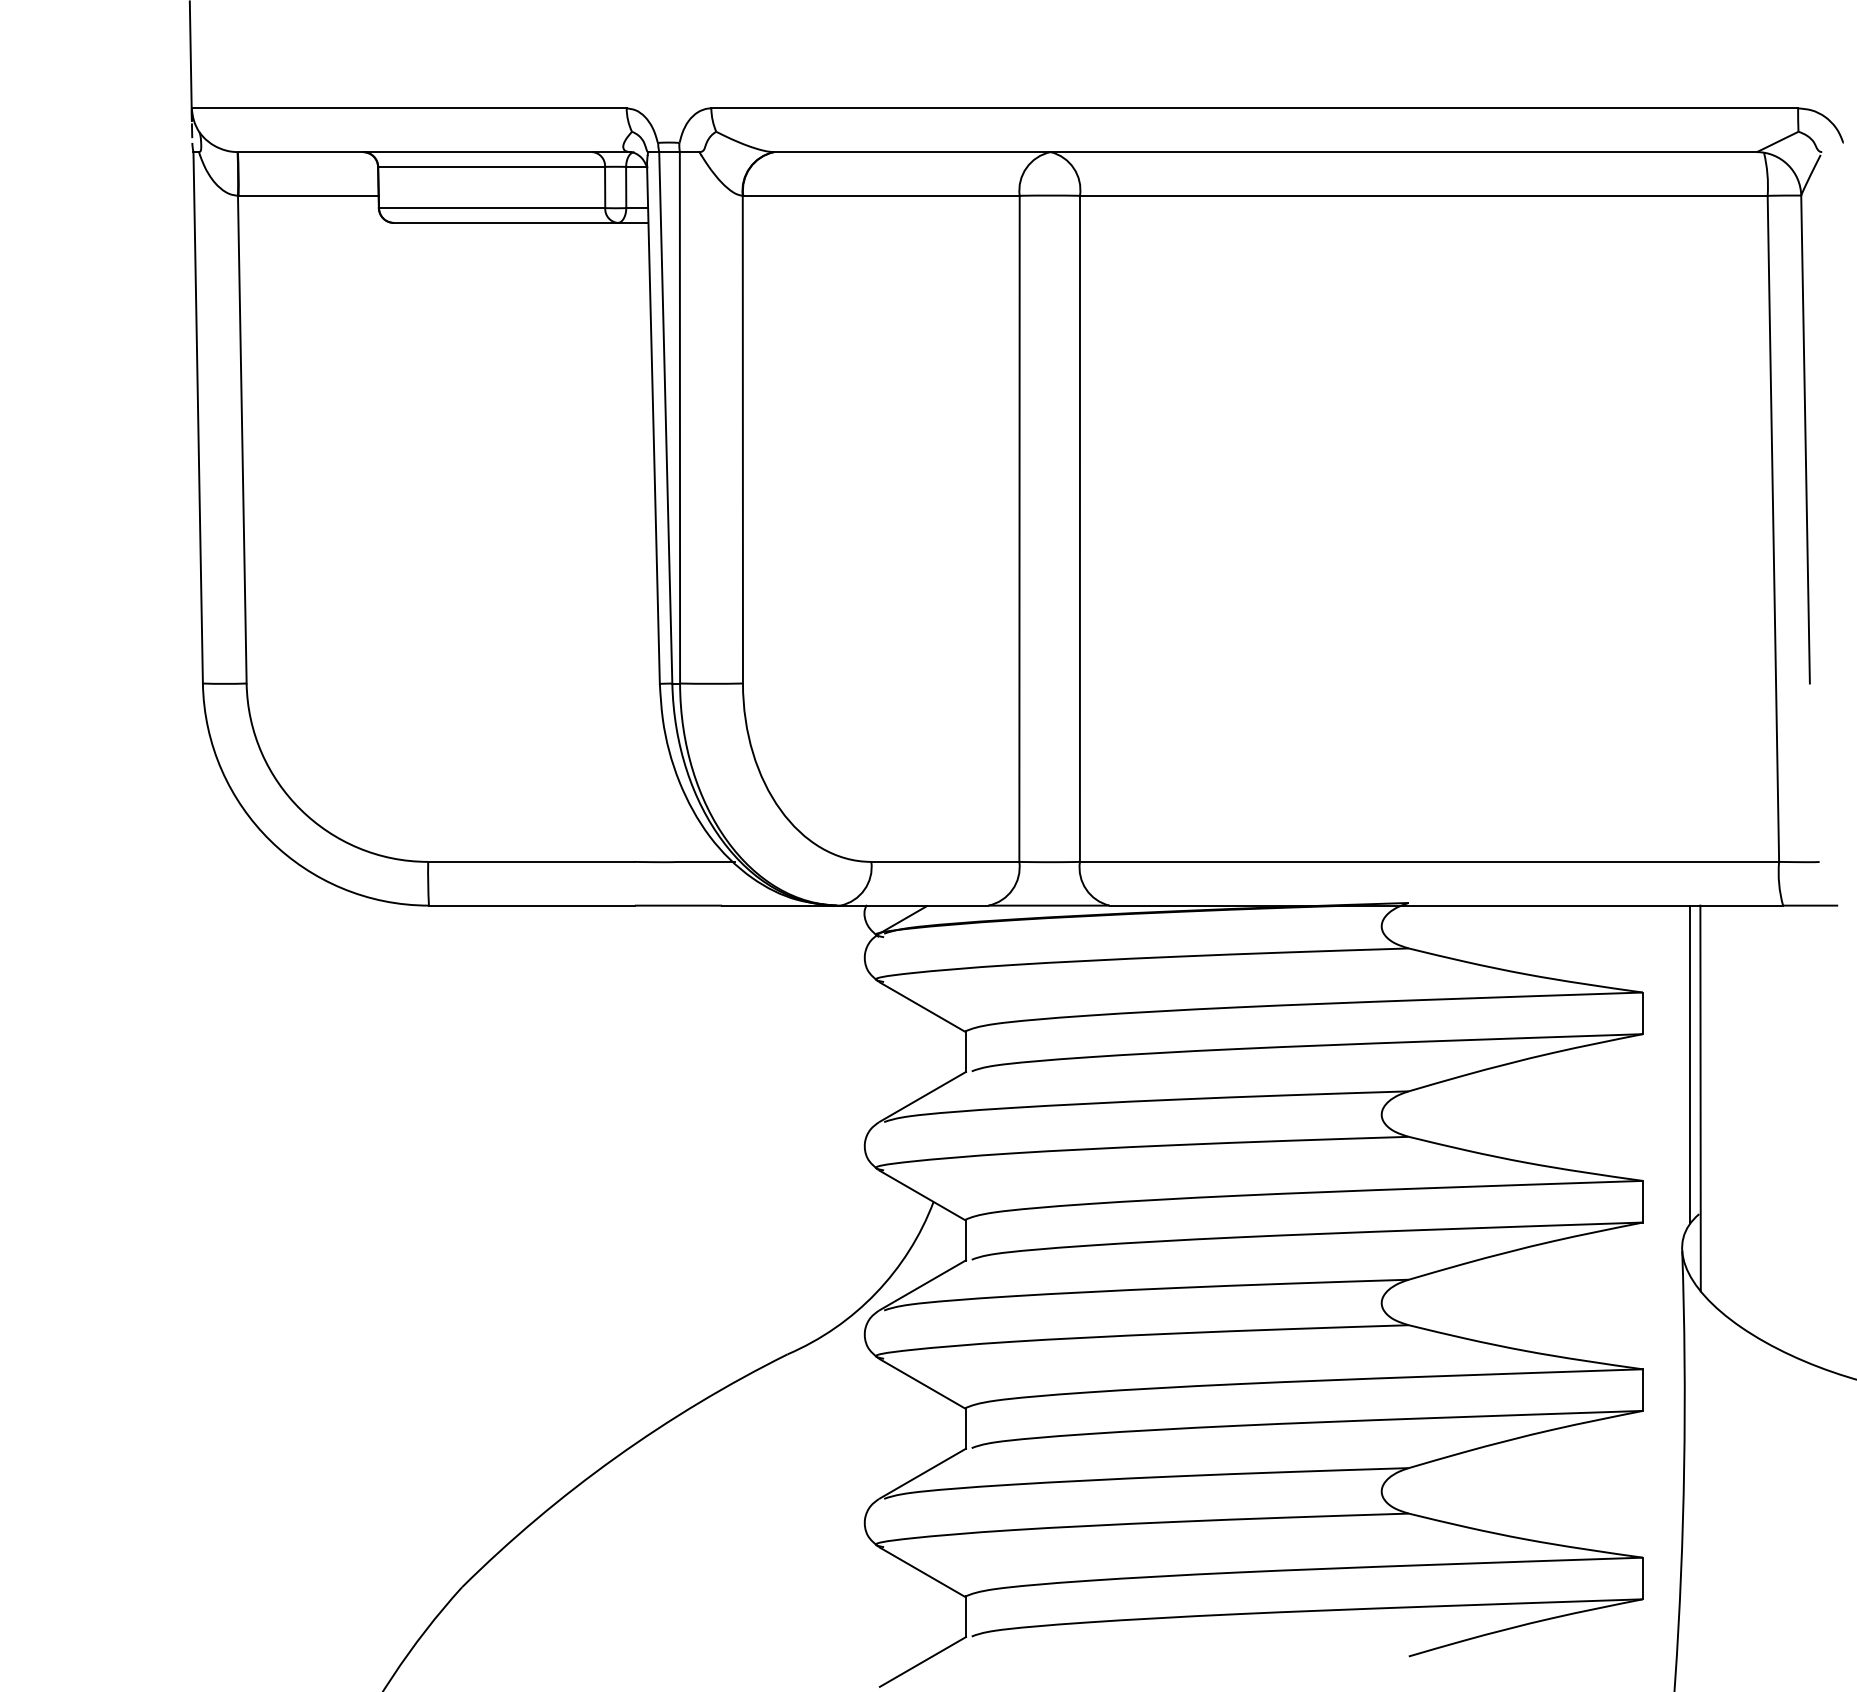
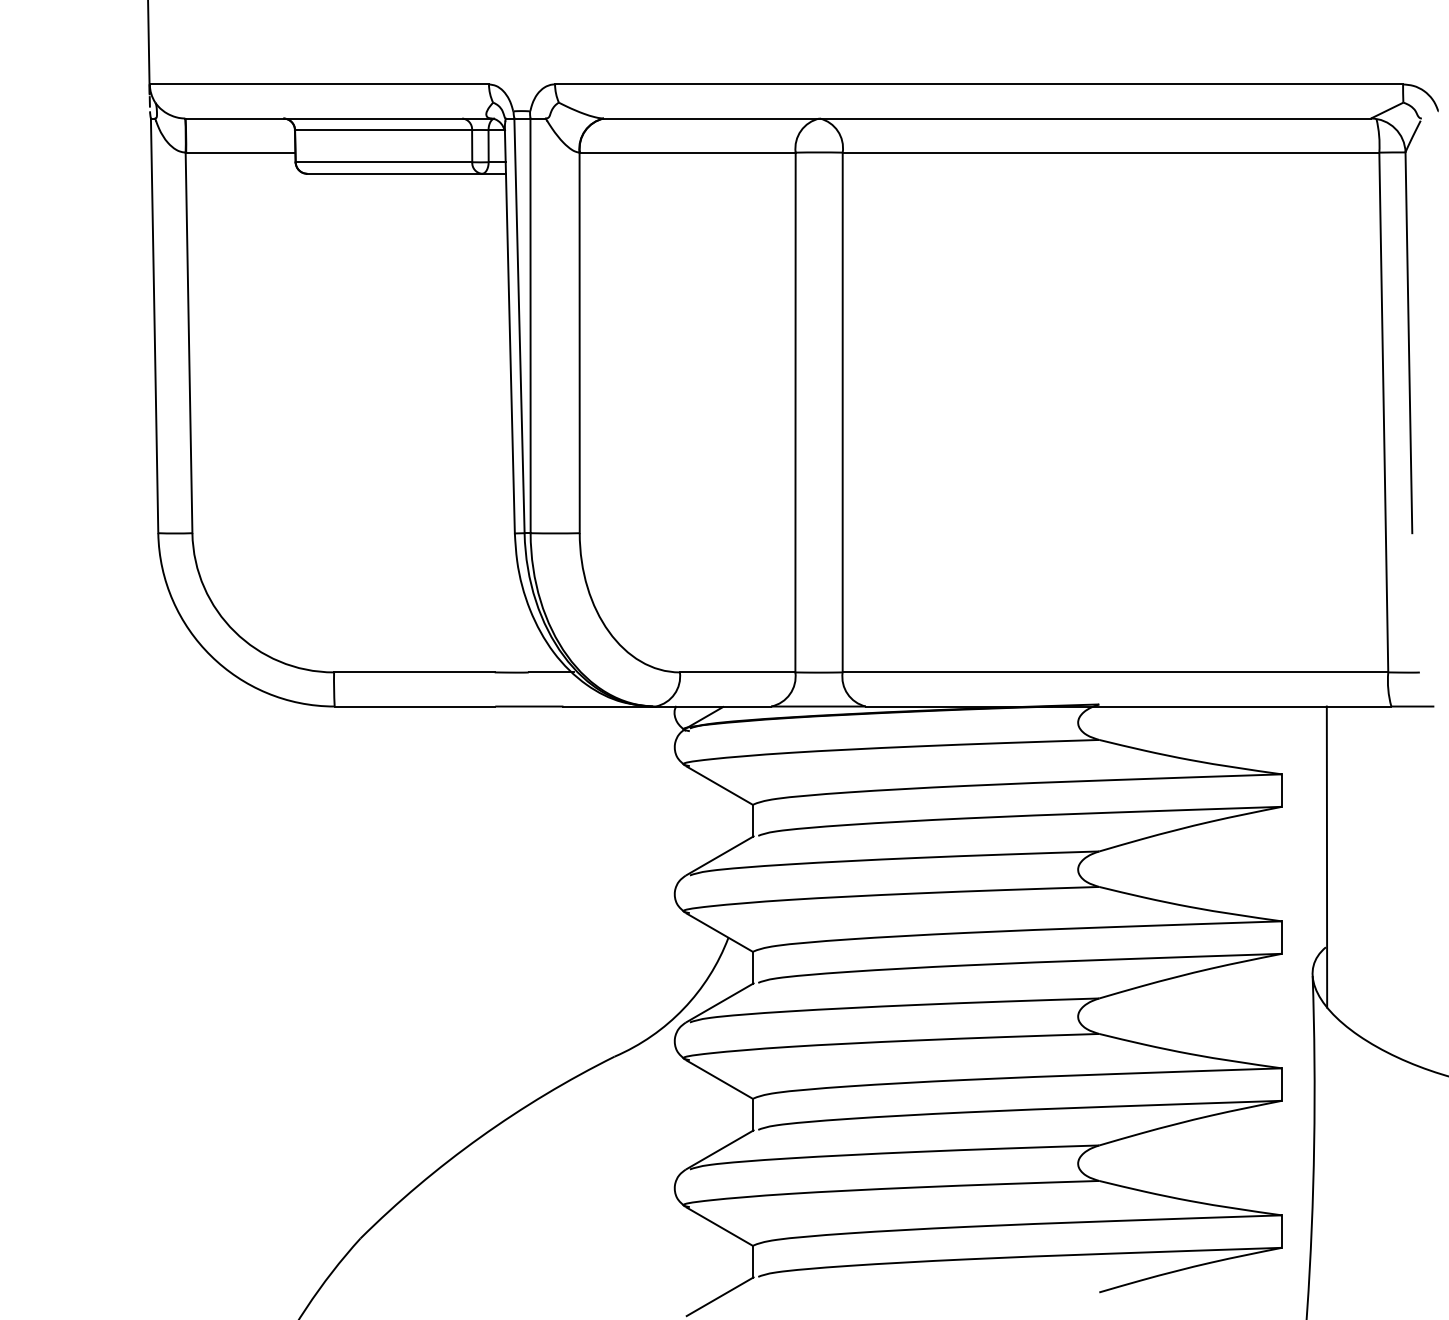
line: (1690, 1064) -> (1319, 830), removed

